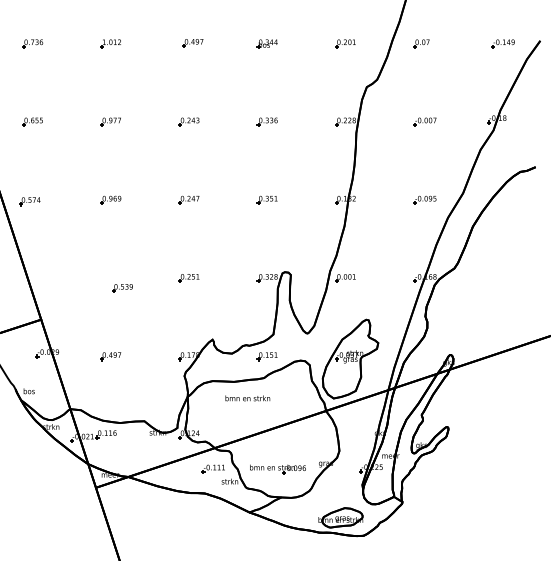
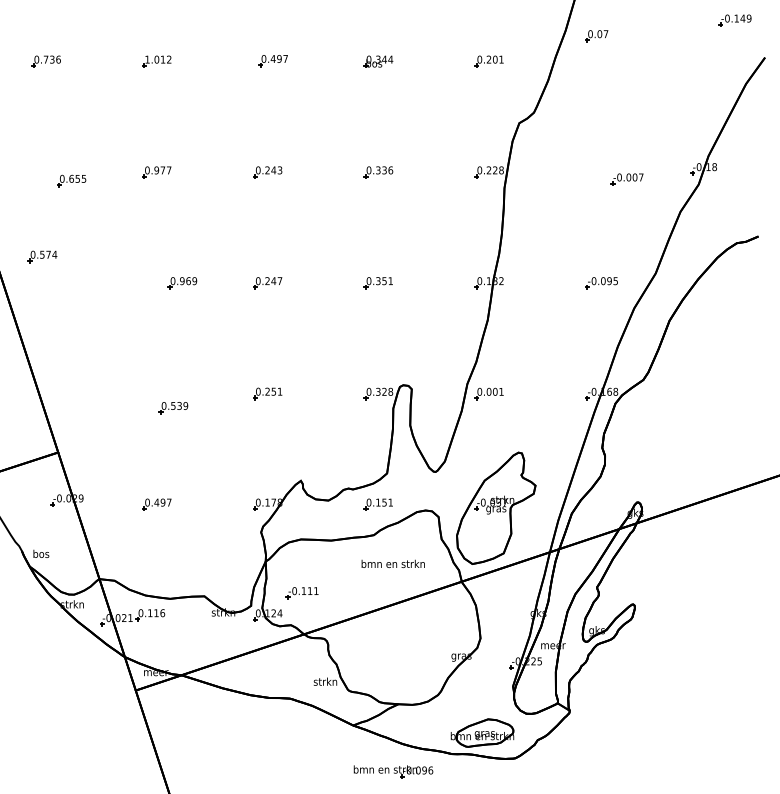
part: (421, 43) -> (596, 35), moved
part: (502, 43) -> (734, 20), moved
part: (32, 121) -> (71, 180), moved
part: (424, 121) -> (626, 178), moved
part: (110, 199) -> (181, 282), moved
part: (29, 201) -> (41, 256), moved
text: (247, 398) -> (392, 564), moved
part: (212, 468) -> (300, 592), moved
part: (277, 469) -> (392, 772), moved

